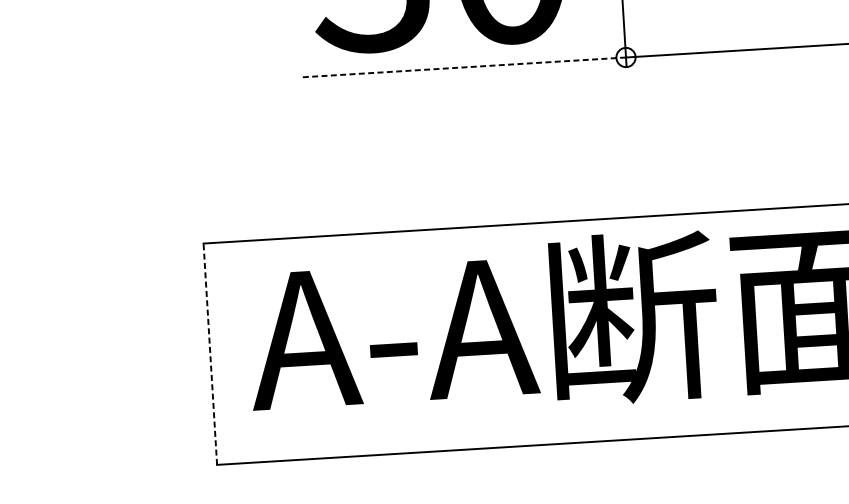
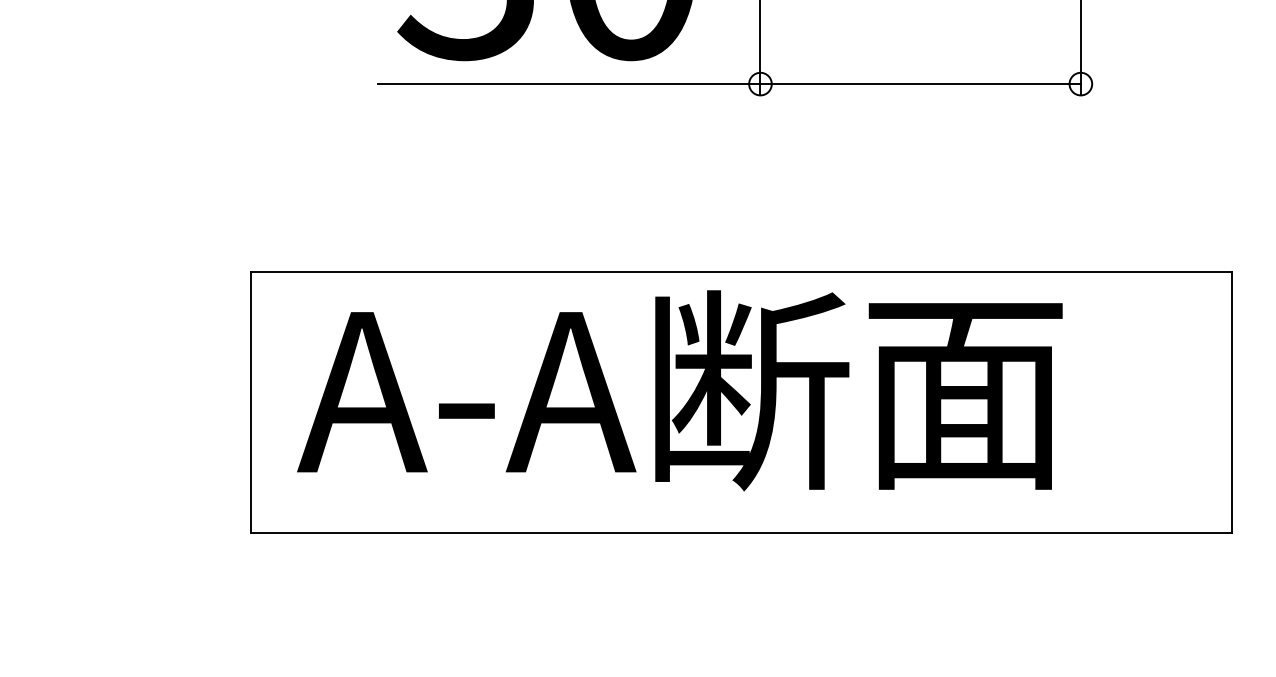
line: (463, 67) -> (568, 84), dashed -> solid
line: (209, 354) -> (250, 402), dashed -> solid

